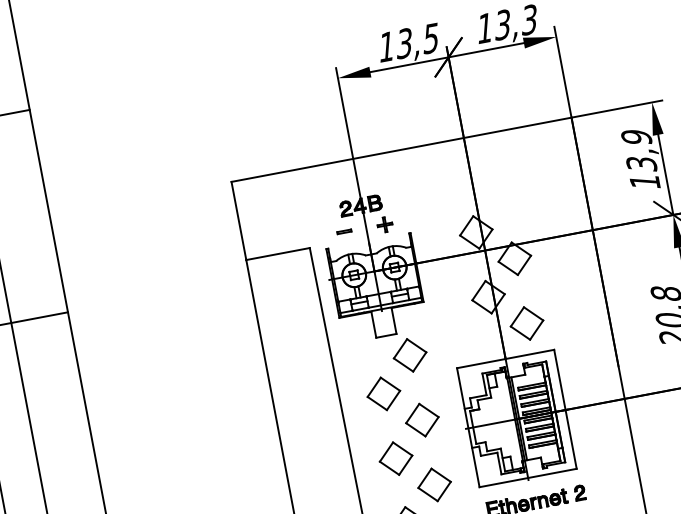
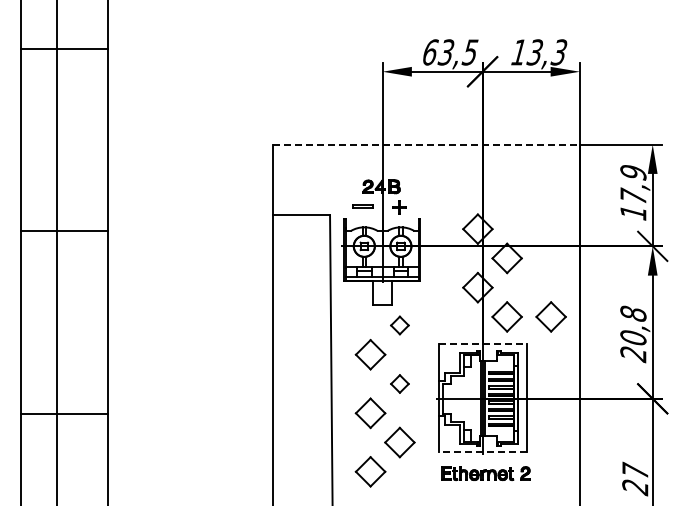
text: (386, 46) -> (430, 52), 13,5 -> 63,5
line: (401, 149) -> (426, 144), solid -> dashed
text: (641, 163) -> (633, 196), 13,9 -> 17,9
part: (343, 231) -> (362, 206), size x1.6
part: (574, 313) -> (550, 316), added
part: (409, 355) -> (399, 325), size x0.6
line: (505, 359) -> (482, 344), solid -> dashed
part: (421, 419) -> (399, 383), size x0.6
line: (527, 477) -> (482, 451), solid -> dashed

